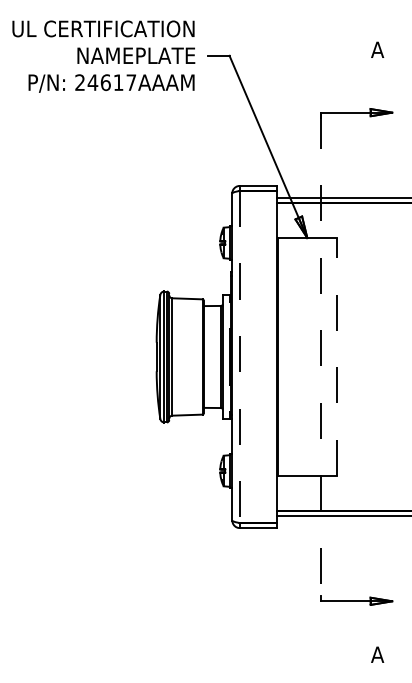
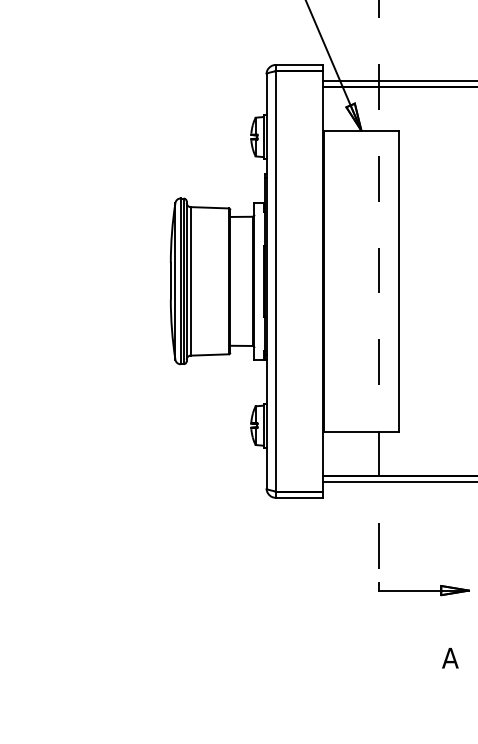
line: (337, 356) -> (399, 280), dashed -> solid
line: (239, 357) -> (275, 282), dashed -> solid

